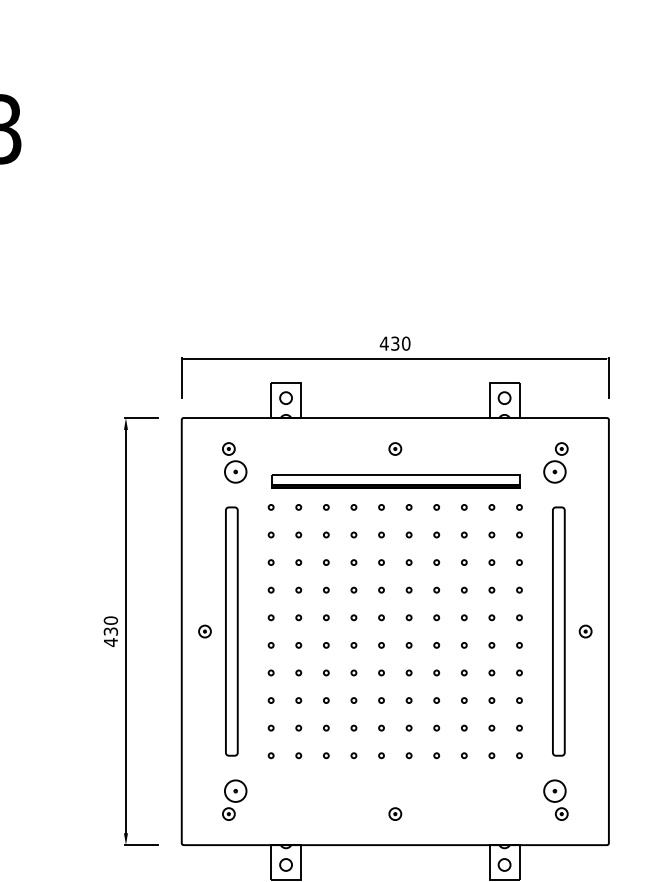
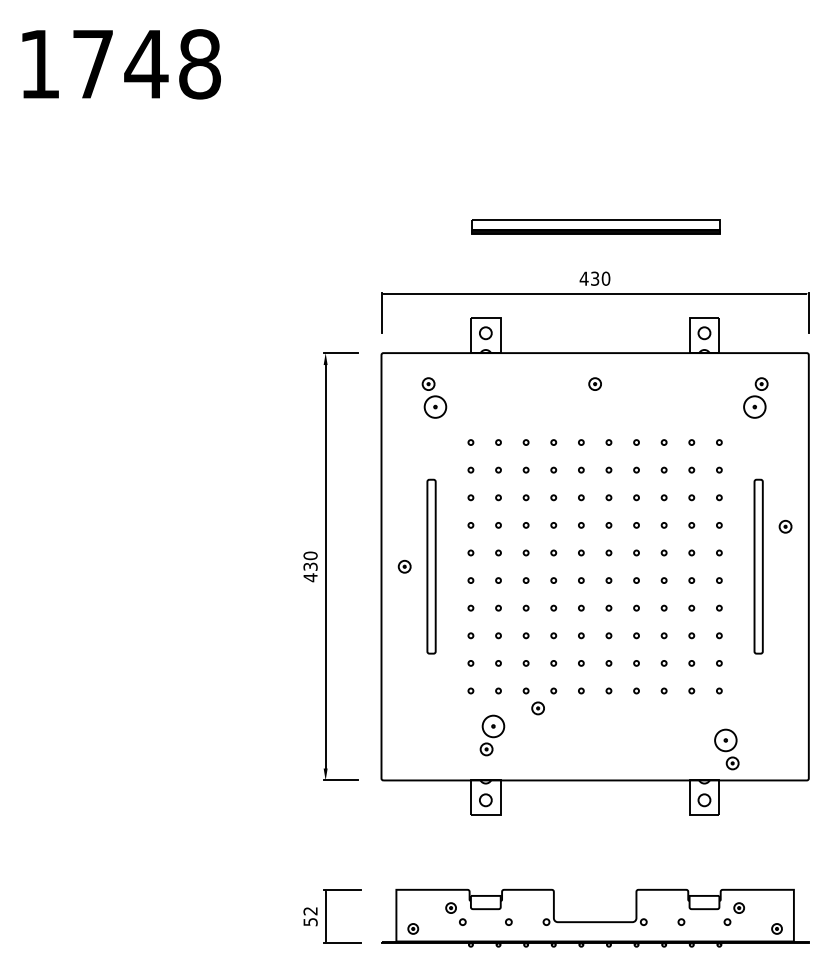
part: (395, 481) -> (595, 226), moved
part: (231, 631) -> (431, 566), size x0.7
part: (558, 631) -> (758, 566), size x0.7
part: (585, 631) -> (785, 526), moved
part: (234, 800) -> (492, 735), moved
part: (555, 800) -> (726, 749), moved
part: (394, 814) -> (537, 708), moved

